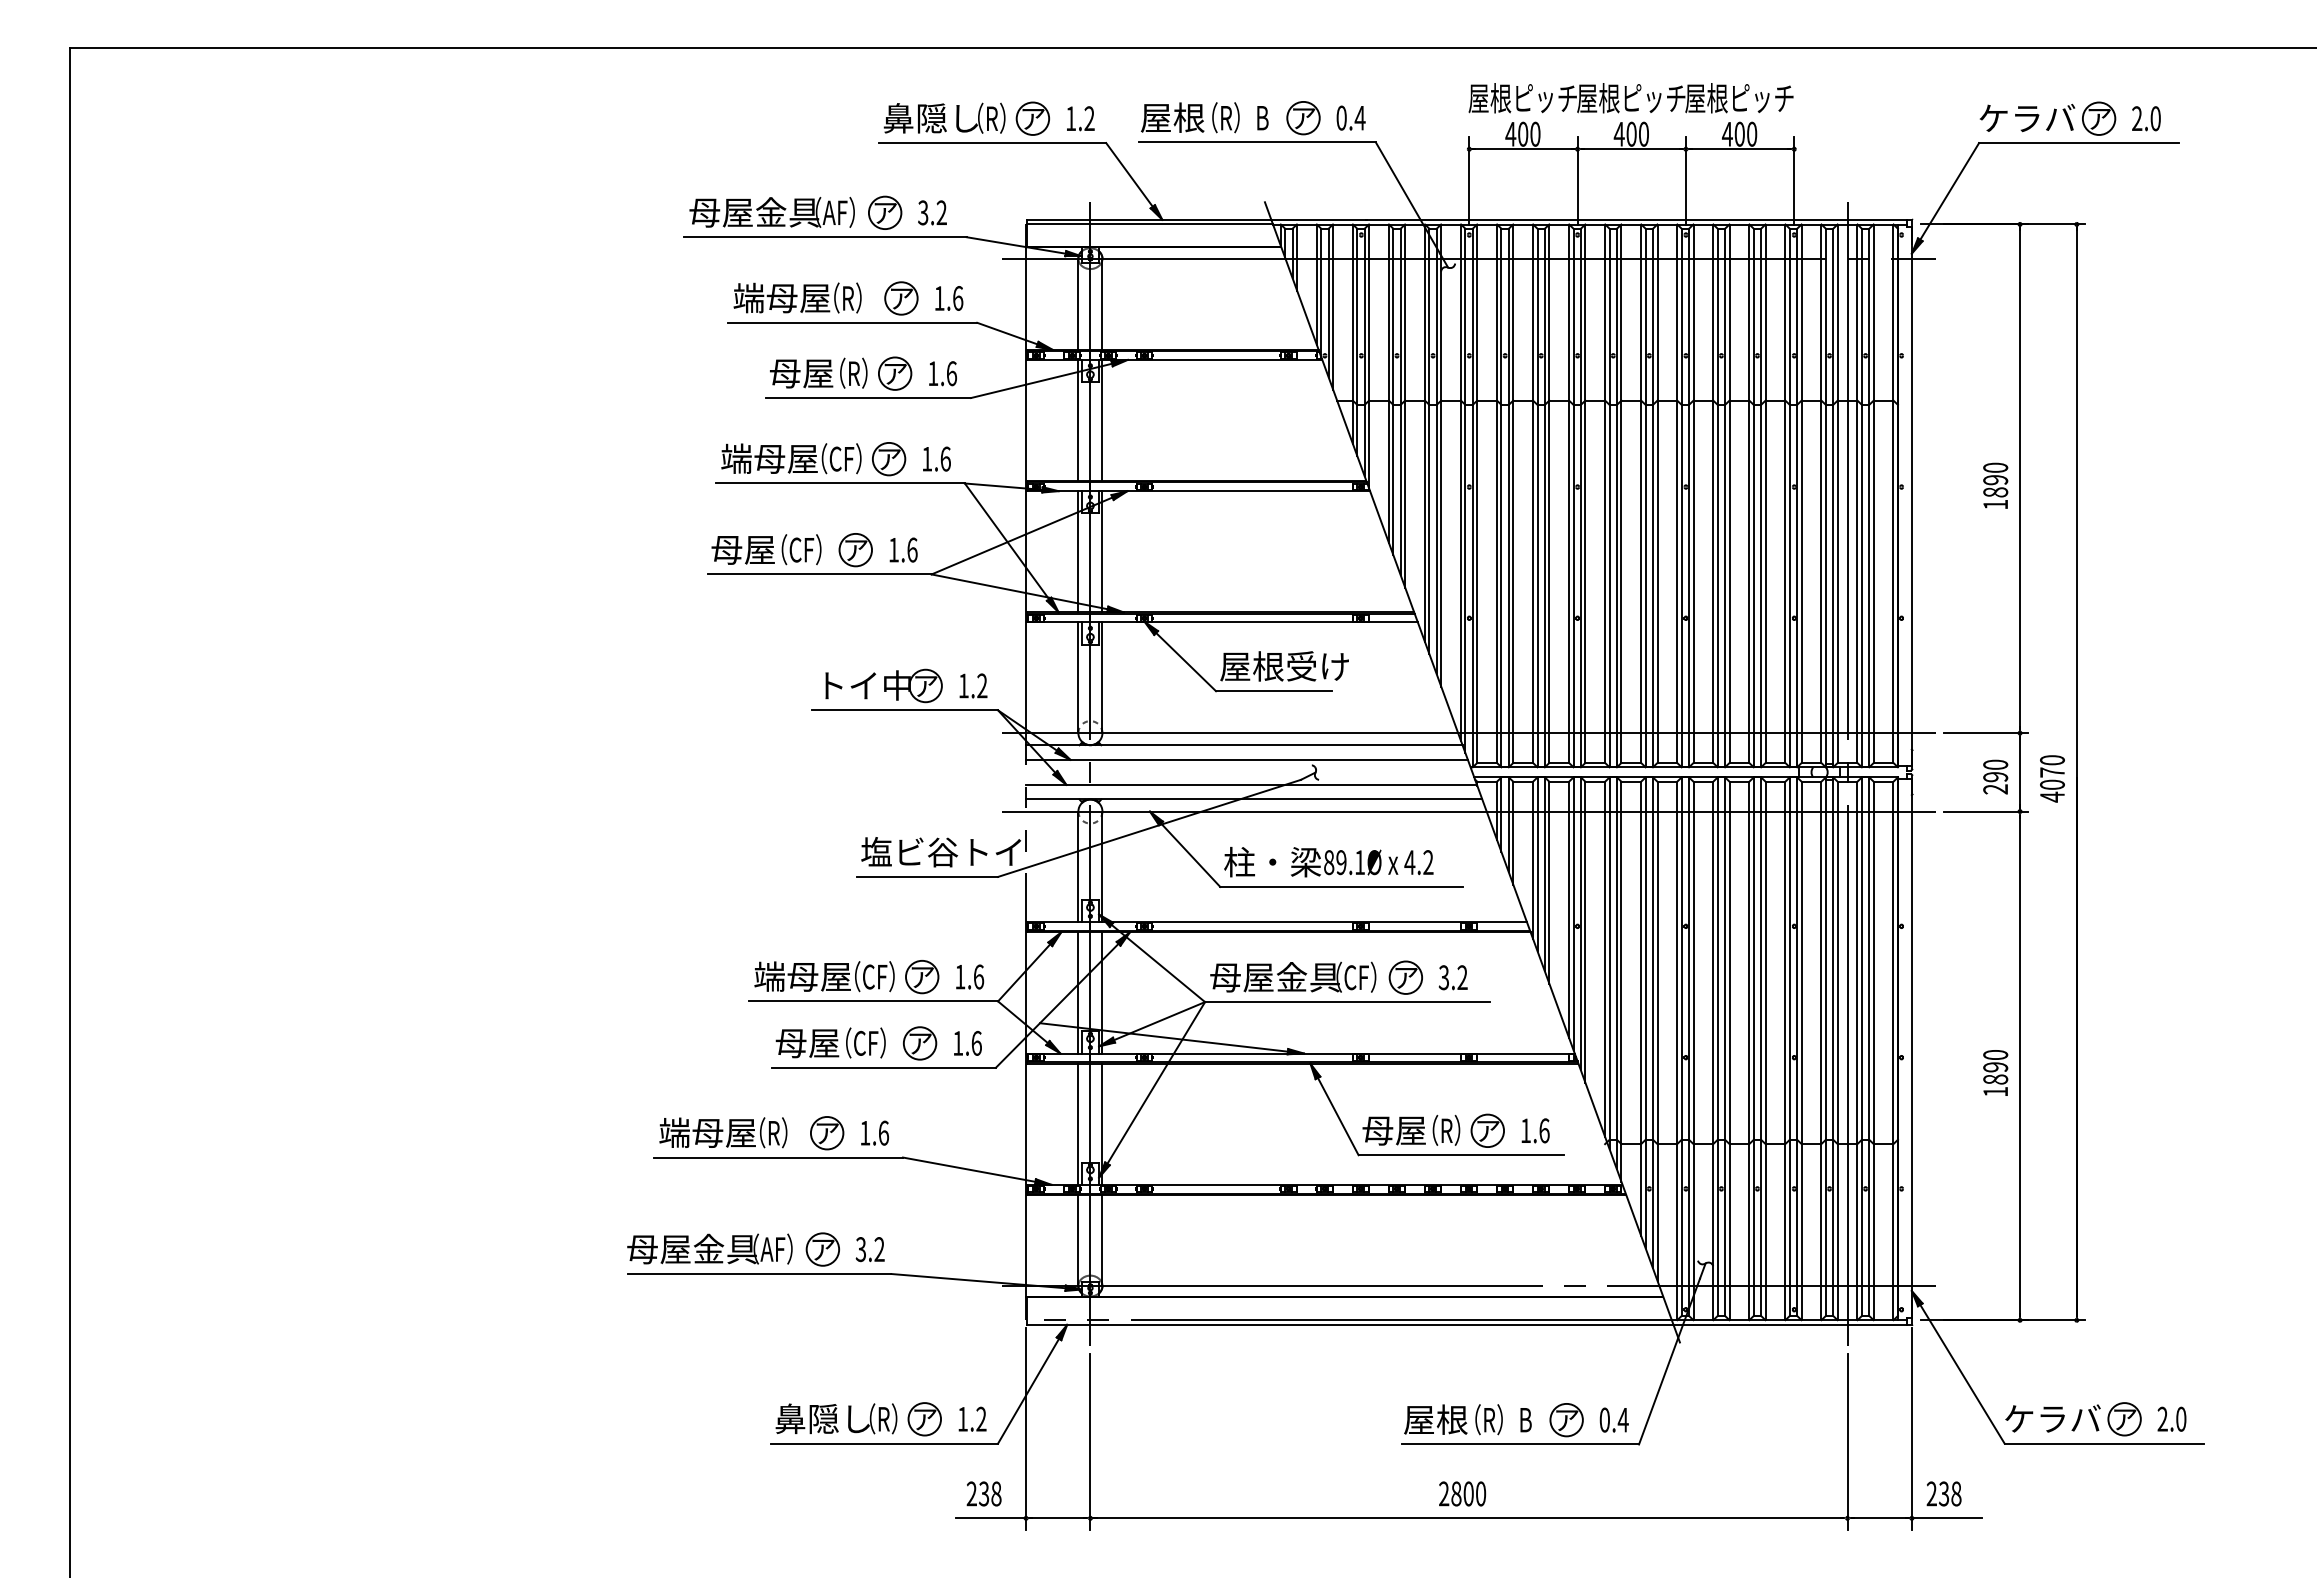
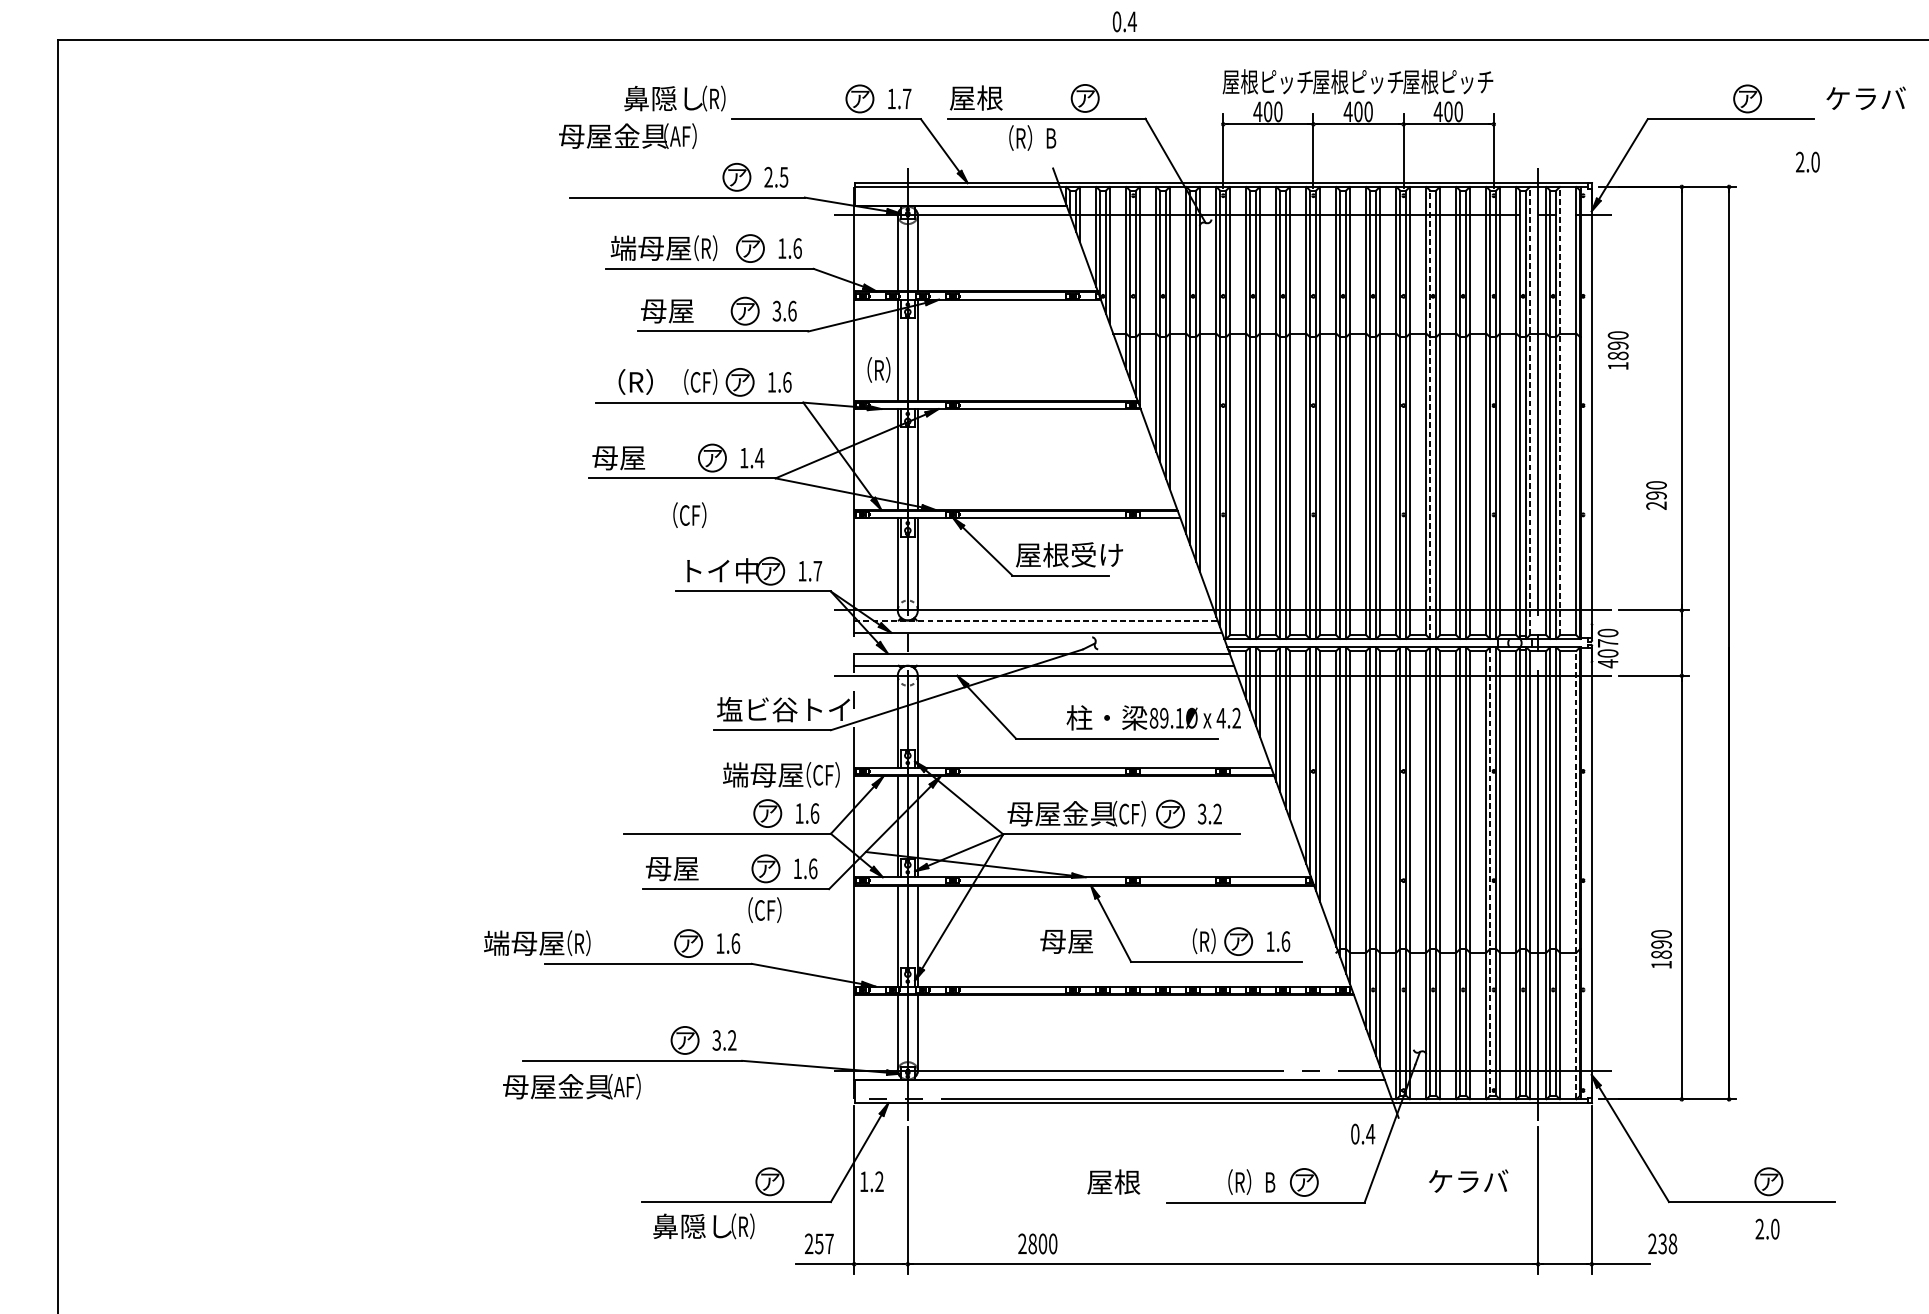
text: (944, 117) -> (674, 97), moved
text: (1240, 117) -> (1032, 137), moved
text: (1350, 117) -> (1124, 21), moved
text: (1089, 118) -> (907, 98), 1.2 -> 1.7
text: (2027, 118) -> (1866, 98), moved
text: (2146, 118) -> (1807, 162), moved
text: (771, 212) -> (627, 136), moved
text: (932, 212) -> (776, 177), 3.2 -> 2.5
text: (853, 372) -> (878, 369), moved
text: (933, 373) -> (777, 311), 1.6 -> 3.6
text: (769, 458) -> (640, 381), 端母屋 -> （R）
text: (1995, 485) -> (1618, 350), moved
line: (1837, 493) -> (1529, 410), solid -> dashed
line: (1873, 493) -> (1559, 410), solid -> dashed
line: (1717, 497) -> (1429, 414), solid -> dashed
text: (801, 549) -> (689, 515), moved
text: (911, 549) -> (758, 457), 1.6 -> 1.4
text: (982, 685) -> (817, 570), 1.2 -> 1.7
line: (1244, 745) -> (1036, 620), solid -> dashed
text: (1995, 776) -> (1656, 495), moved
text: (2052, 778) -> (1608, 648), moved
text: (1328, 862) -> (1153, 718), moved
text: (824, 976) -> (781, 774), moved
text: (865, 1042) -> (764, 909), moved
line: (1789, 1047) -> (1489, 872), solid -> dashed
line: (1893, 1050) -> (1576, 874), solid -> dashed
text: (1995, 1072) -> (1661, 948), moved
text: (1393, 1130) -> (1066, 941), moved
text: (723, 1132) -> (537, 942), moved
text: (709, 1248) -> (571, 1086), moved
text: (836, 1418) -> (703, 1226), moved
text: (972, 1418) -> (872, 1181), moved
text: (2052, 1418) -> (1468, 1181), moved
text: (2171, 1418) -> (1767, 1228), moved
text: (1435, 1419) -> (1113, 1181), moved
text: (1613, 1419) -> (1362, 1133), moved
text: (990, 1493) -> (824, 1243), 238 -> 257
text: (1462, 1493) -> (1037, 1243), moved
text: (1943, 1493) -> (1662, 1243), moved

